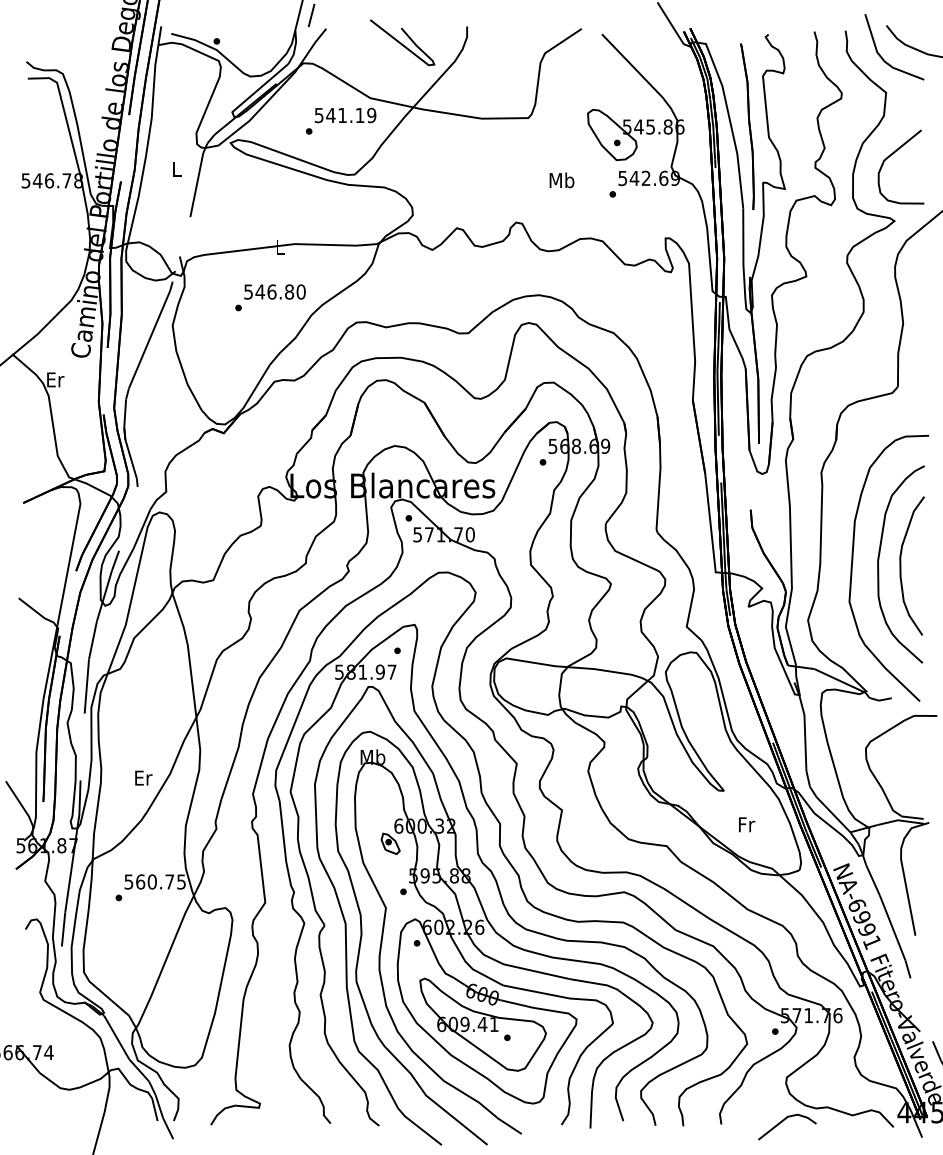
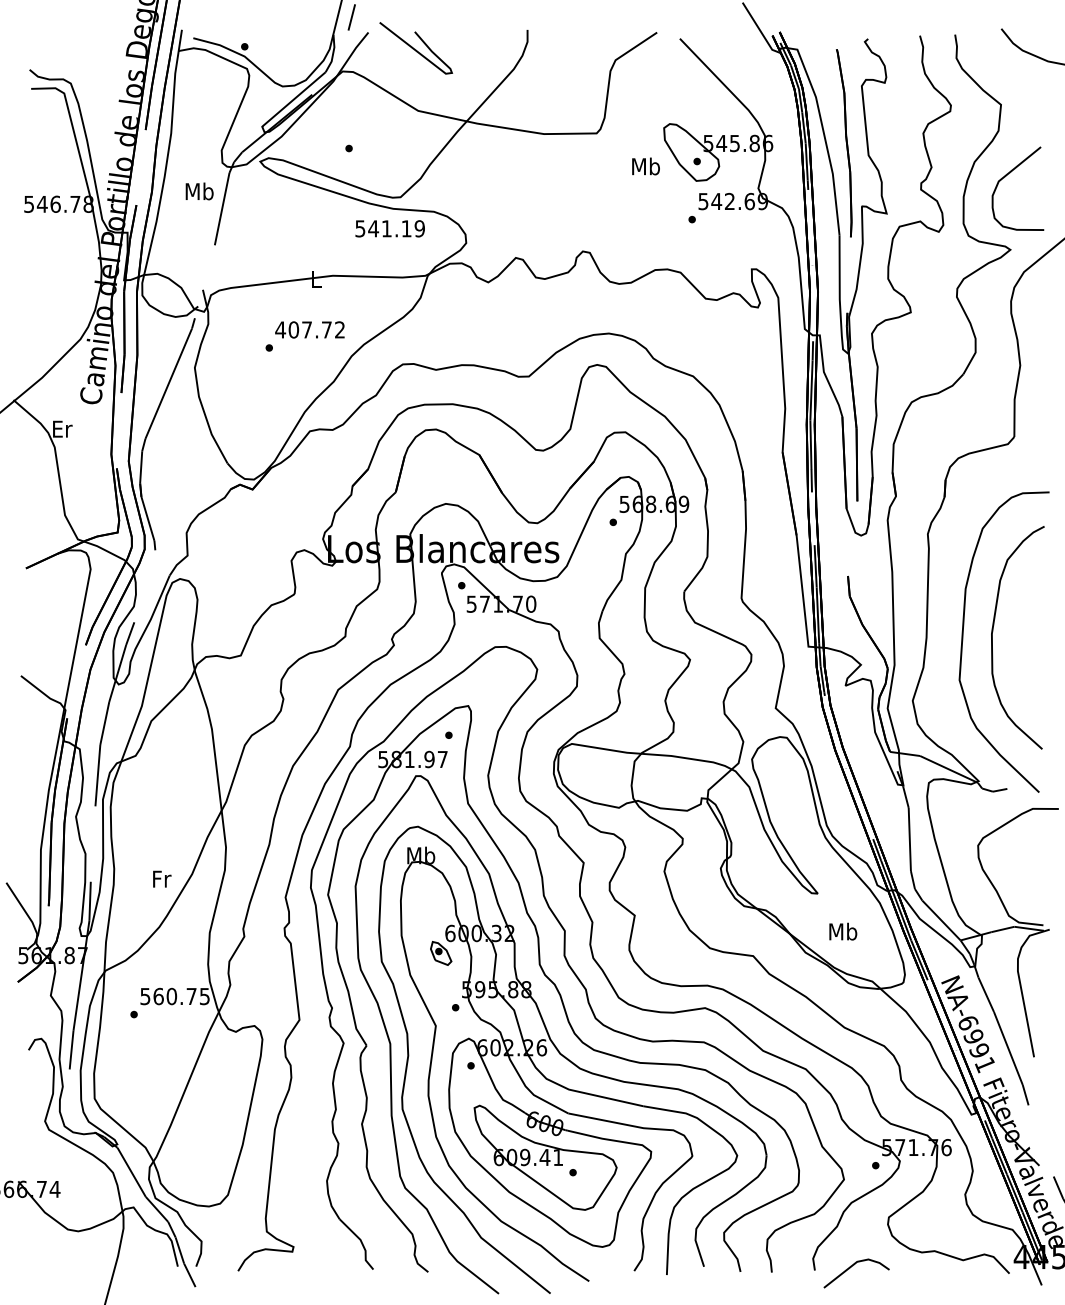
curve: (401, 42) -> (414, 48), moved
line: (881, 55) -> (995, 62), removed
text: (345, 115) -> (390, 228), moved
text: (176, 169) -> (199, 191), L -> Mb
text: (561, 180) -> (645, 166), moved
text: (274, 291) -> (309, 329), 546.80 -> 407.72
curve: (901, 565) -> (1018, 638), removed
text: (143, 777) -> (161, 878), Er -> Fr
text: (746, 824) -> (843, 931), Fr -> Mb
line: (783, 1121) -> (852, 1267), moved

